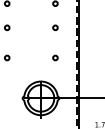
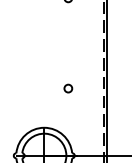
circle: (55, 27) -> (68, 37), removed

